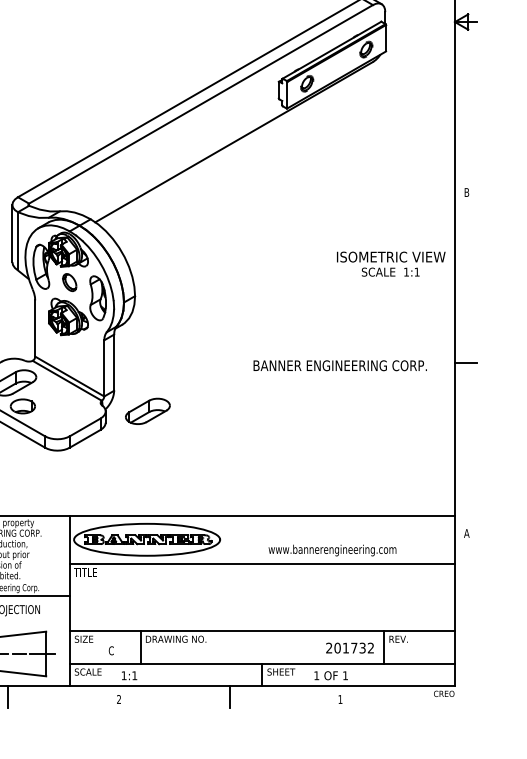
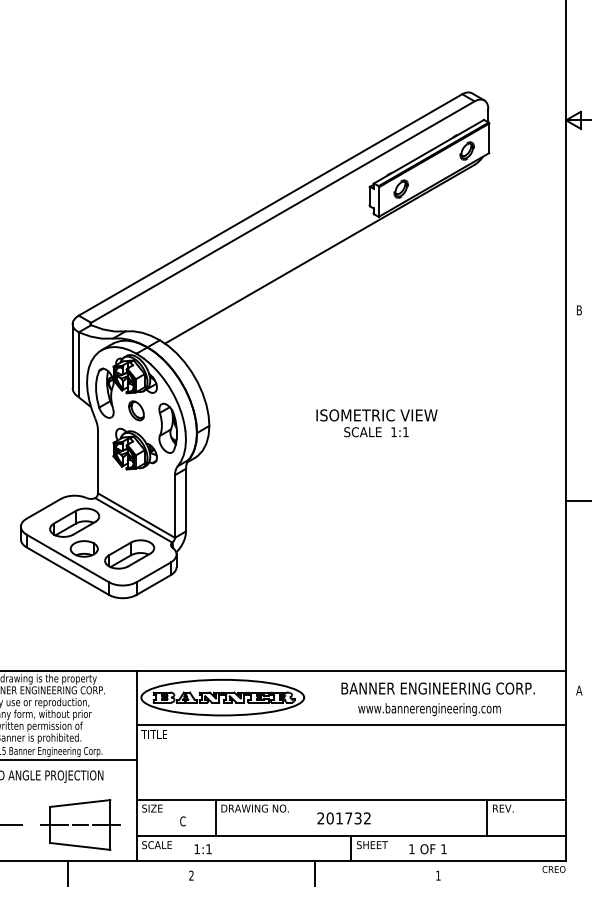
text: (390, 264) -> (376, 423), moved
text: (339, 365) -> (437, 688), moved
part: (147, 411) -> (129, 554), moved
text: (349, 648) -> (343, 818), moved

